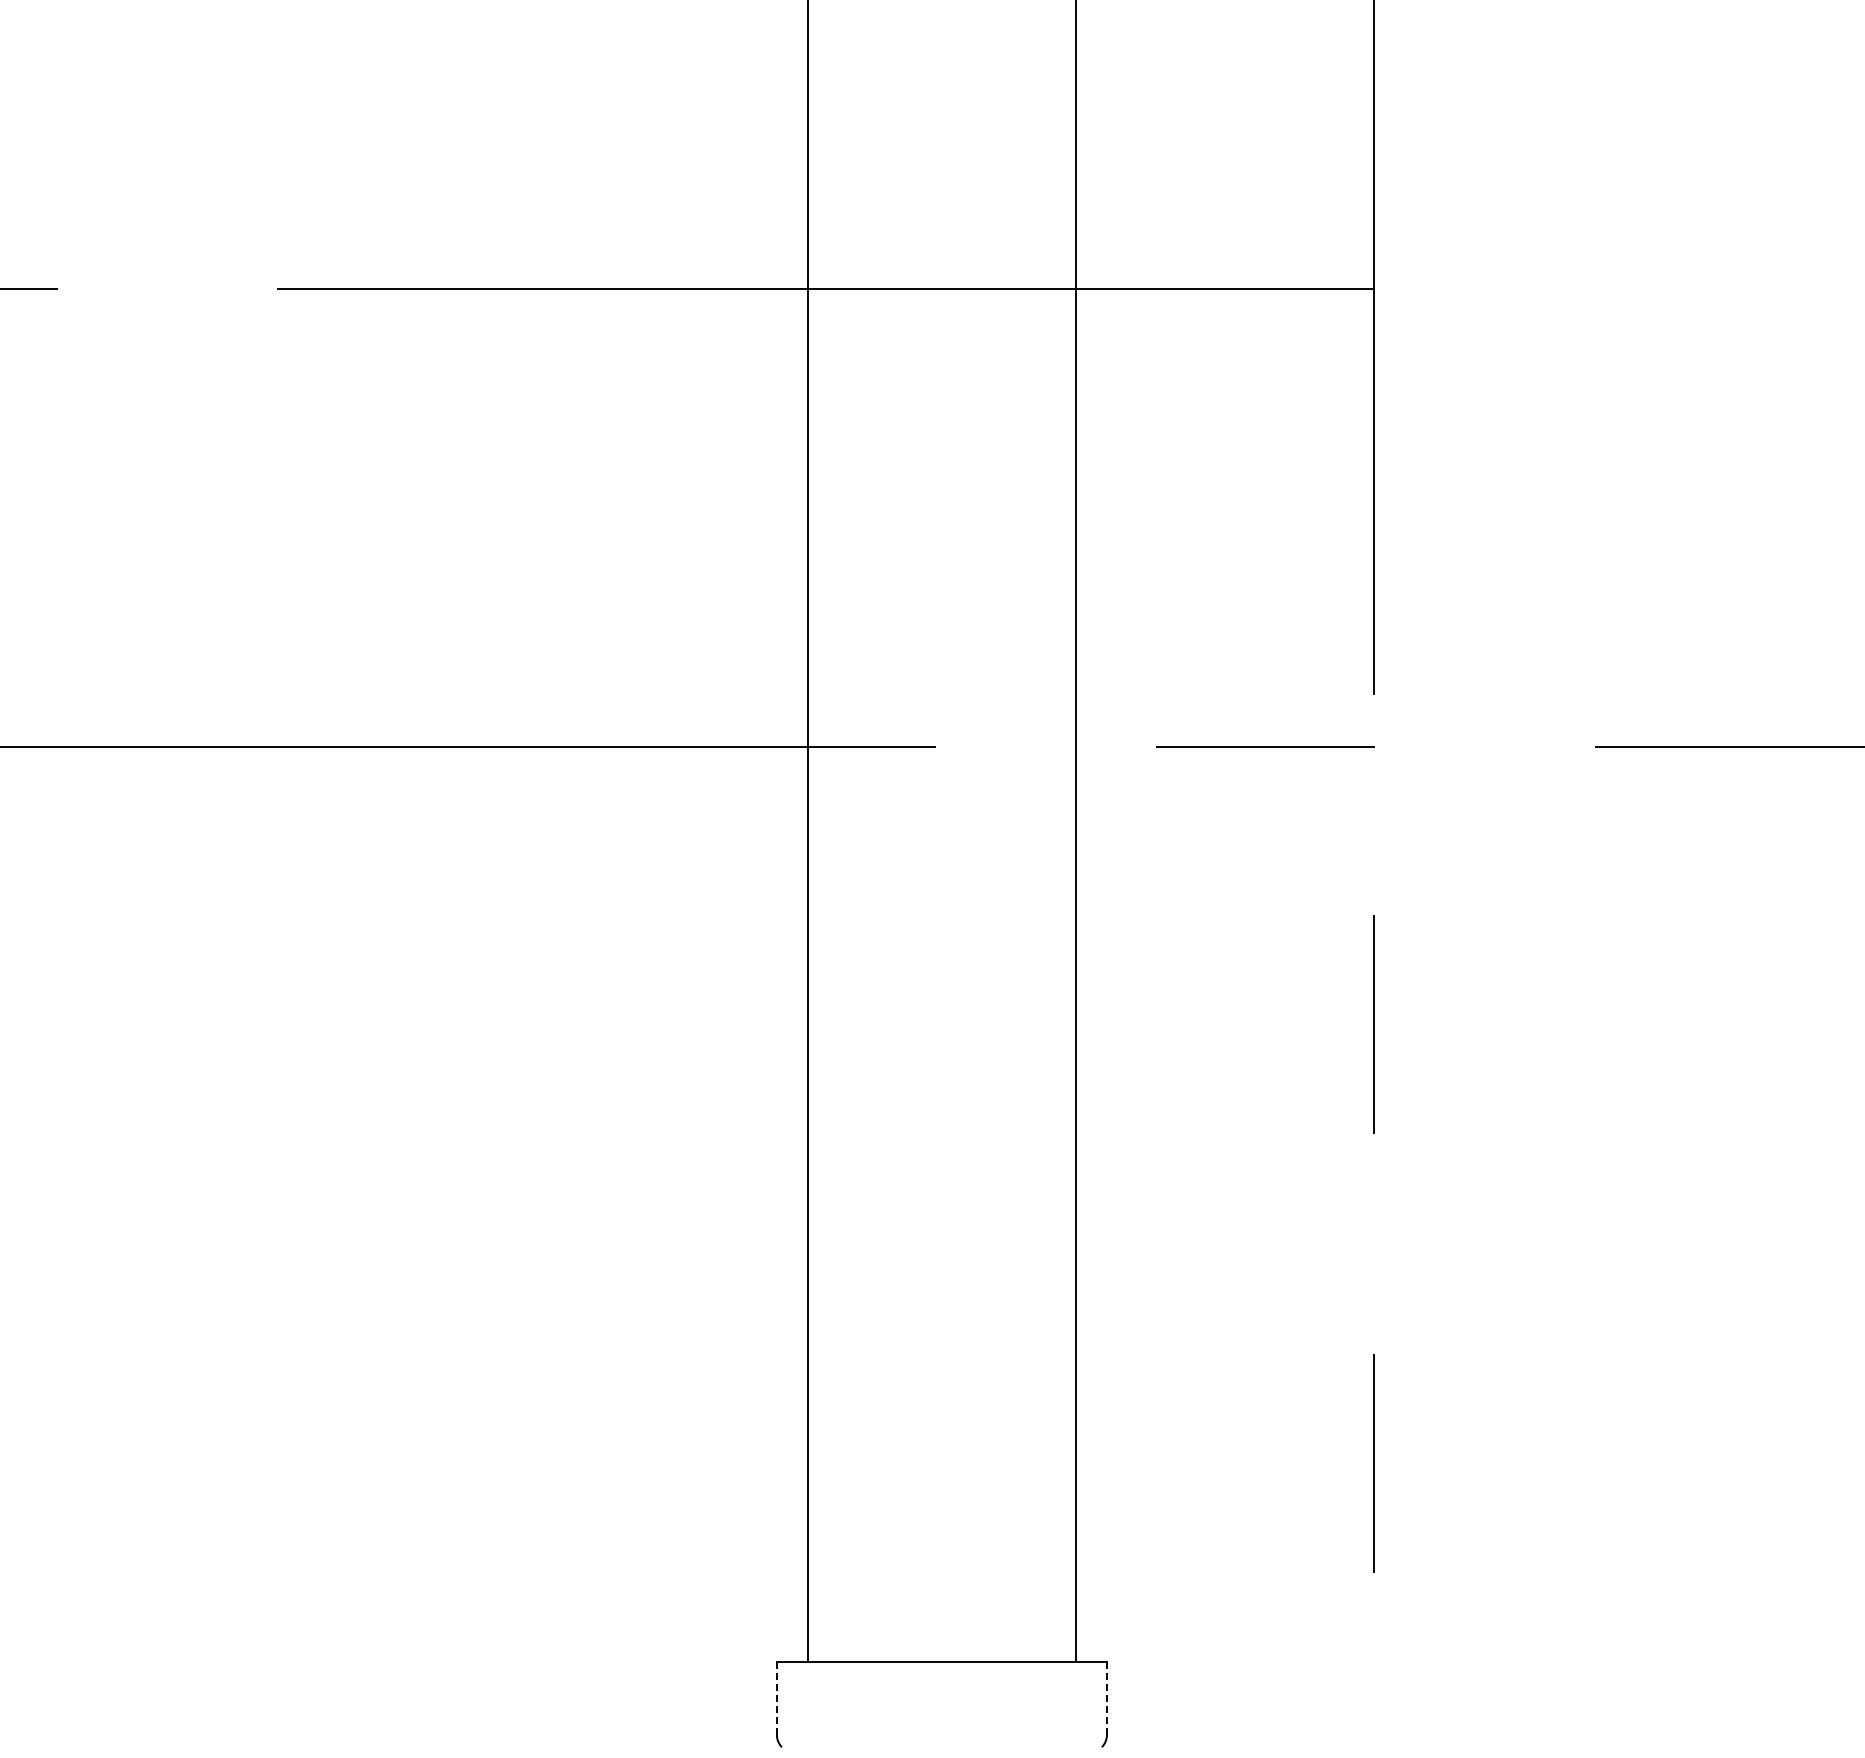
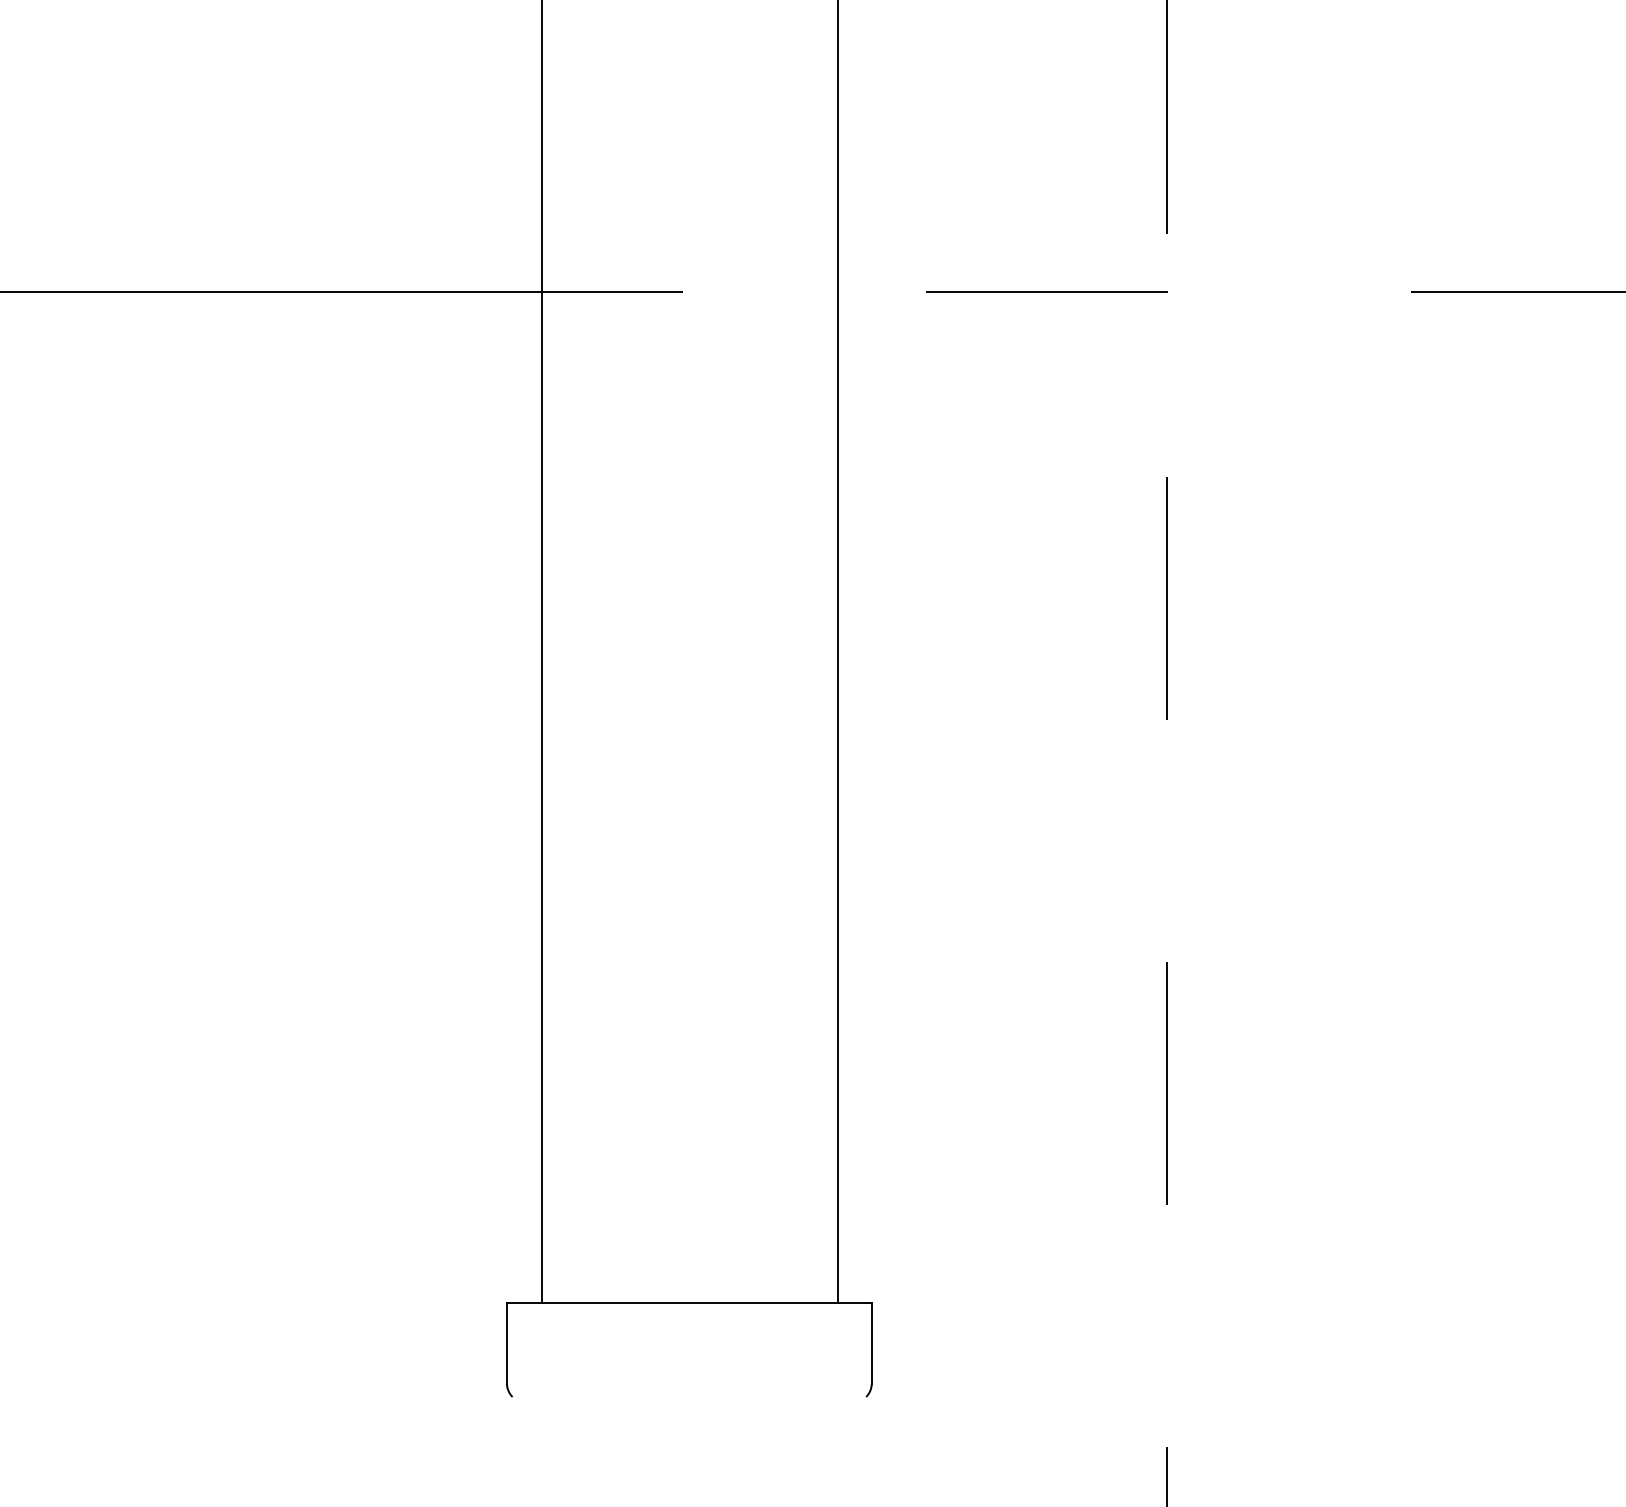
line: (776, 1698) -> (506, 1343), dashed -> solid
line: (1106, 1698) -> (871, 1343), dashed -> solid

